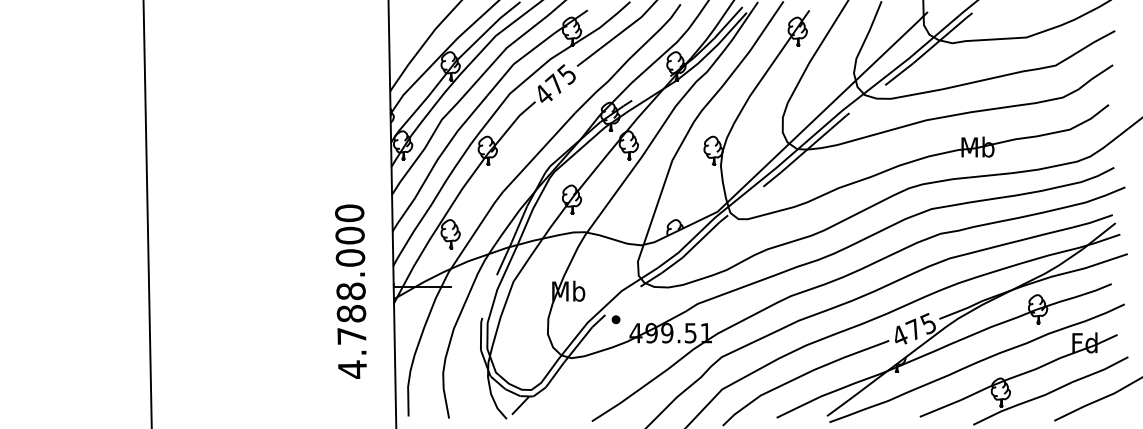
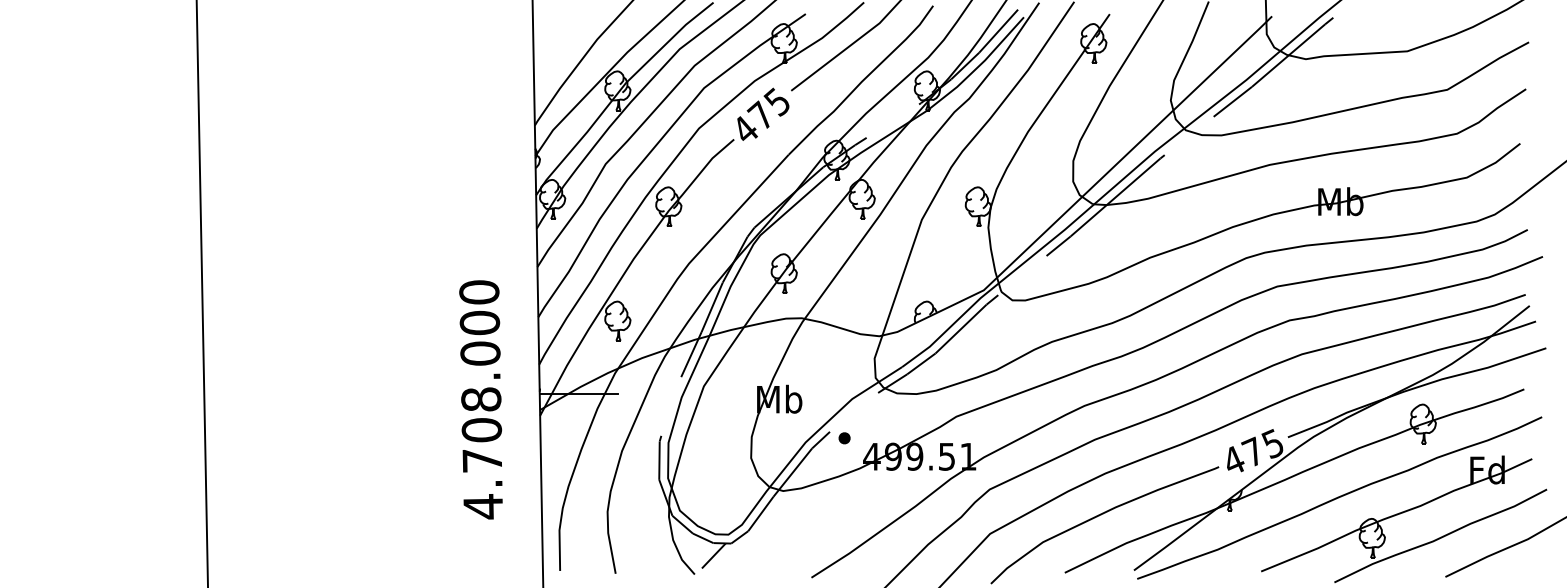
text: (351, 314) -> (481, 430), 4.788.000 -> 4.708.000

